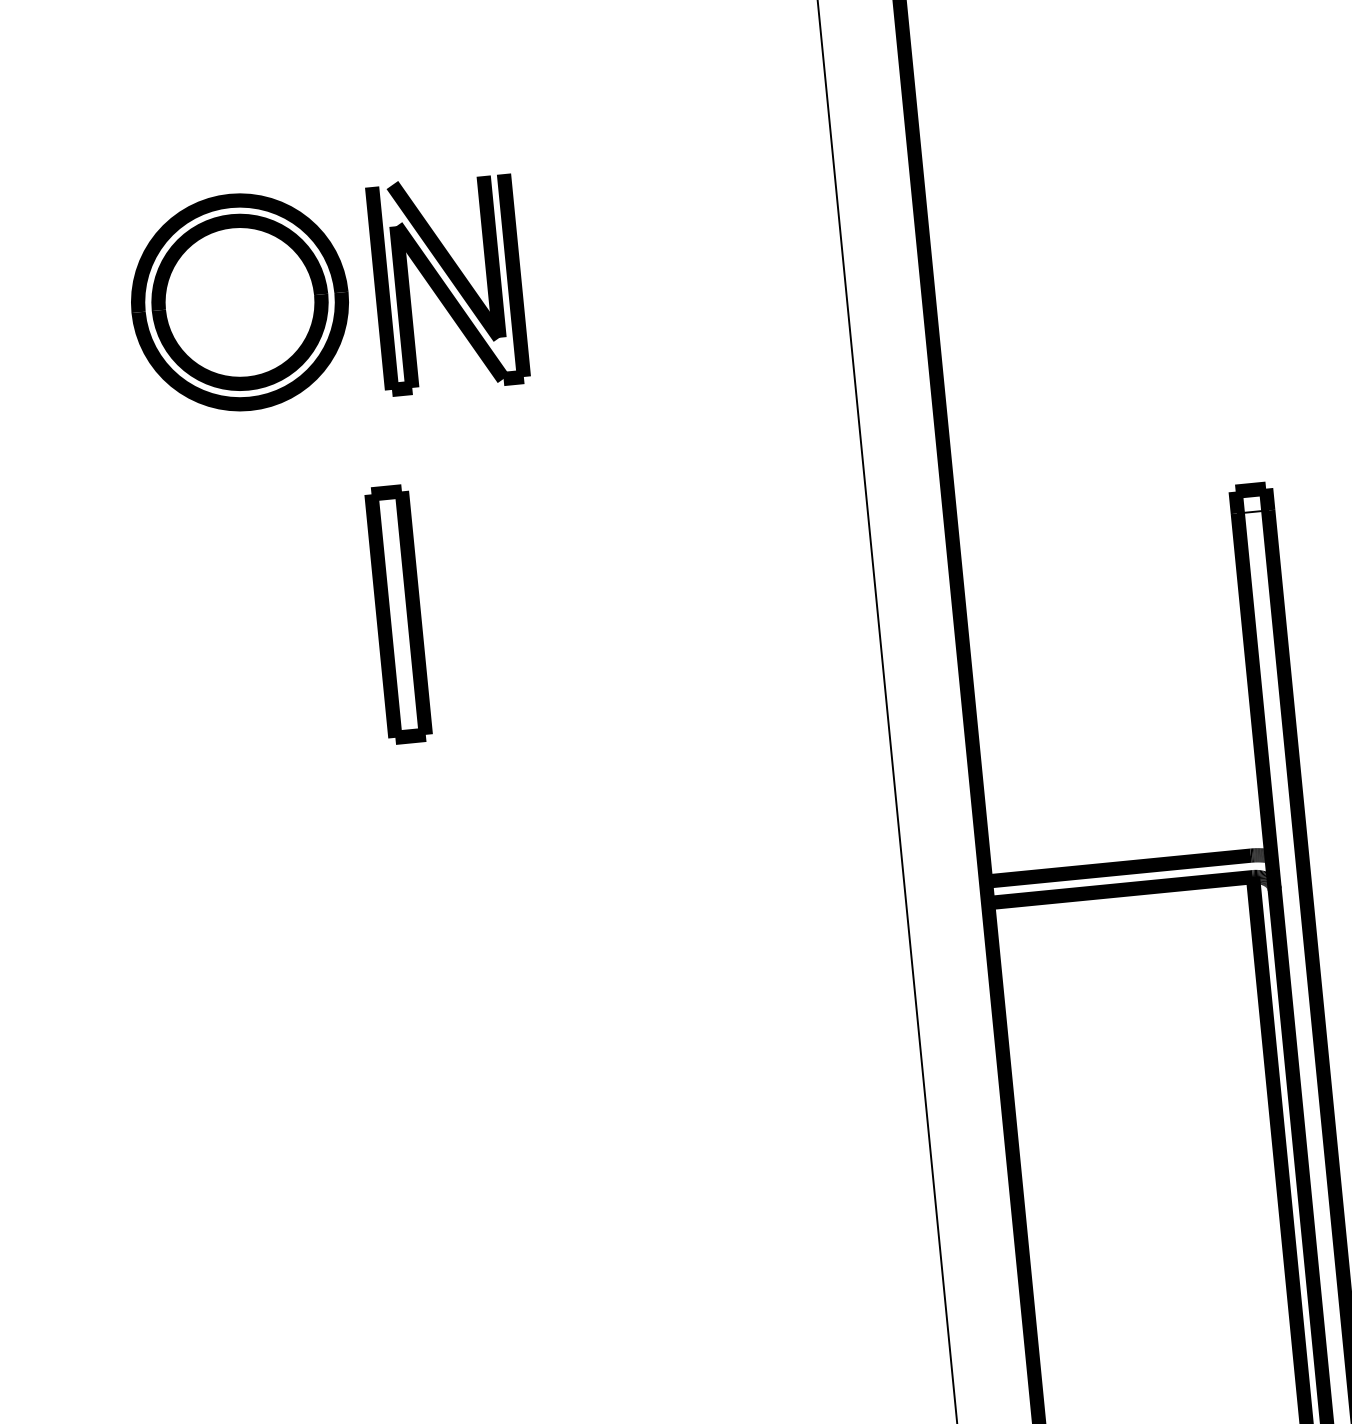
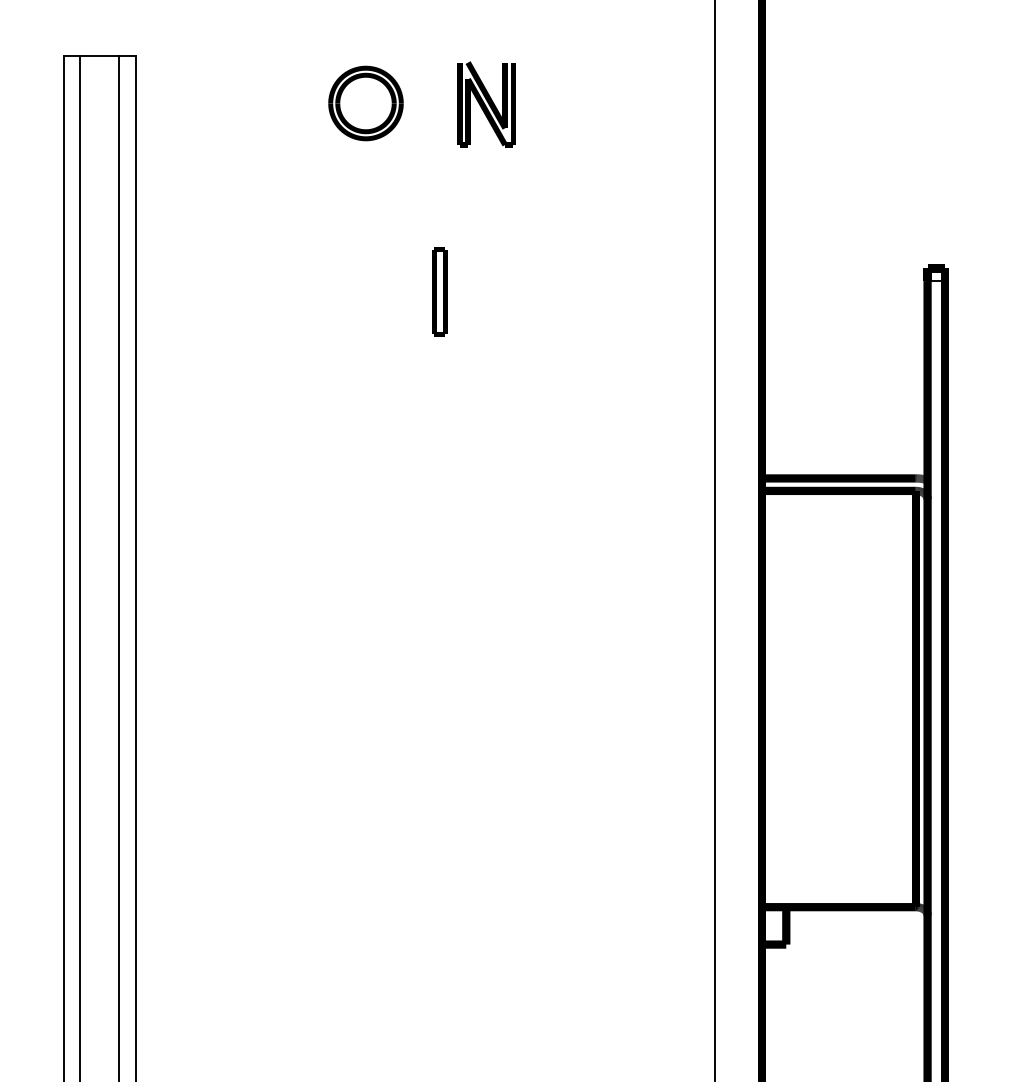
part: (447, 283) -> (486, 104), size x0.7
part: (239, 302) -> (365, 103), size x0.6
part: (398, 613) -> (439, 291), size x0.6

